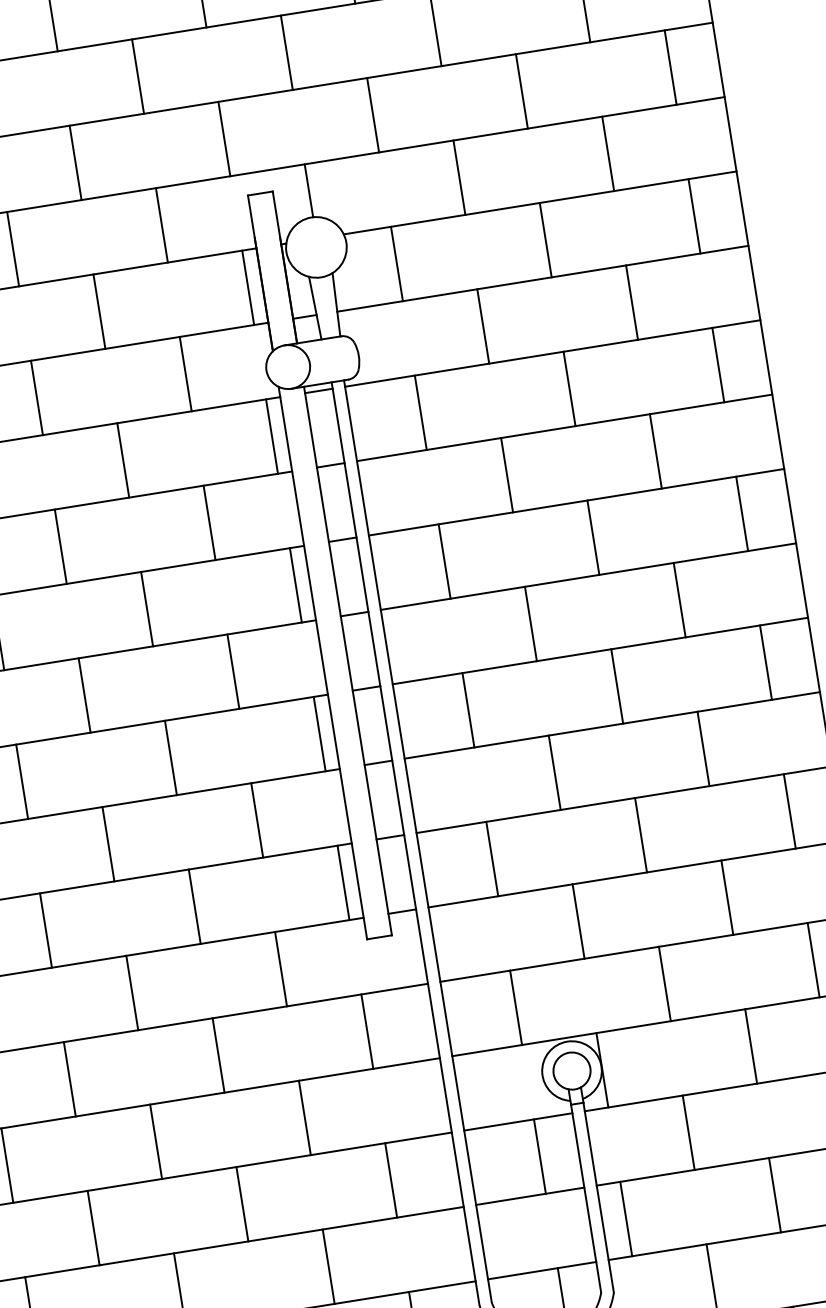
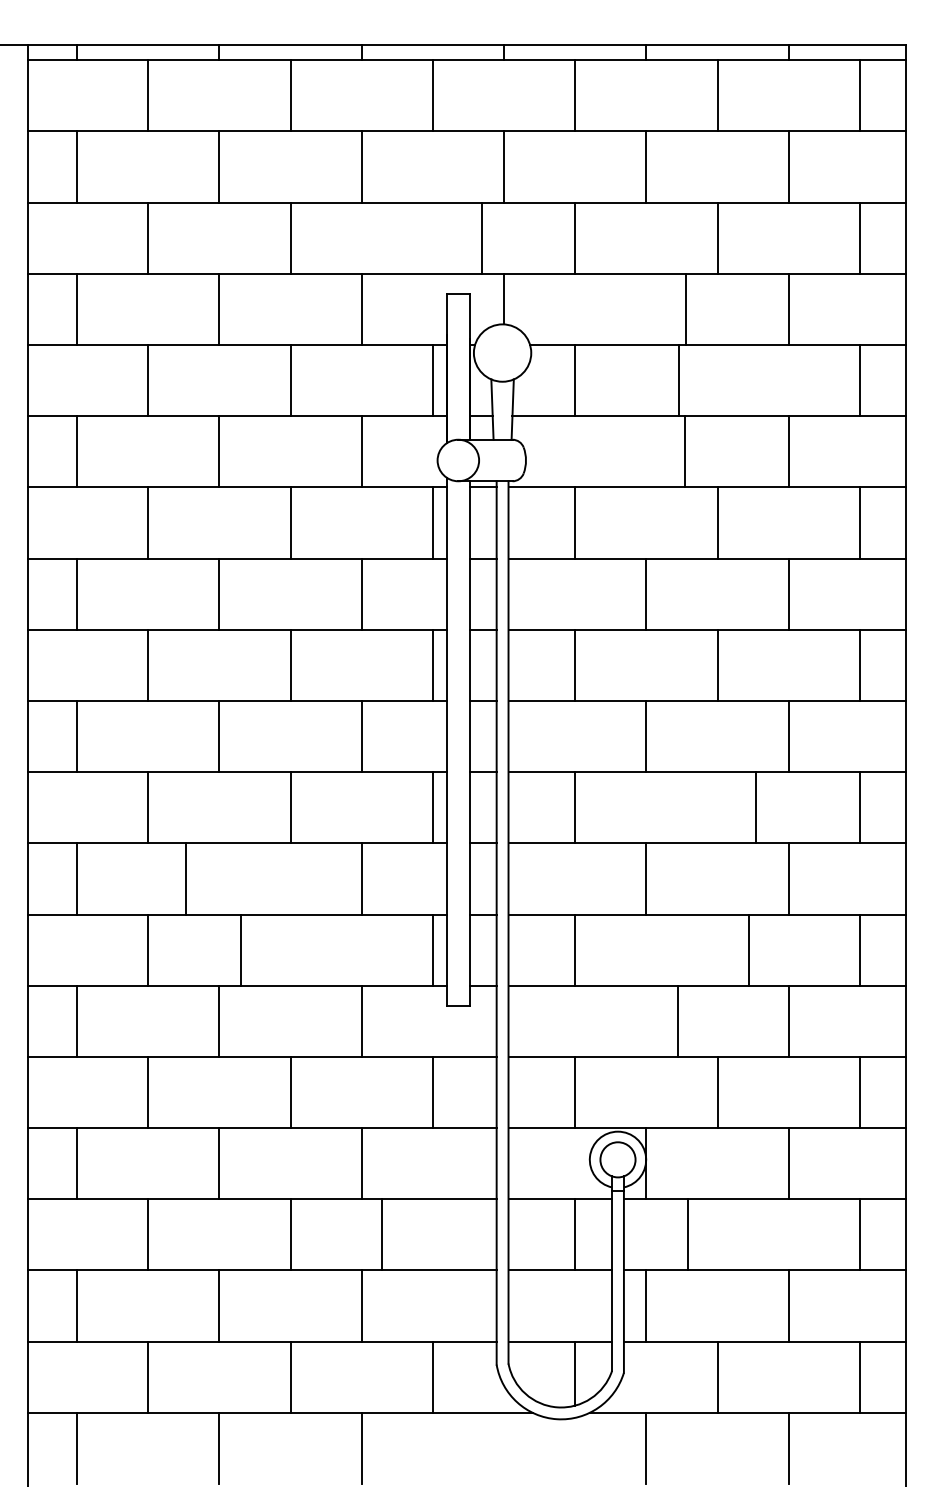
line: (223, 138) -> (481, 237), moved
line: (459, 177) -> (686, 309), moved
line: (545, 240) -> (678, 380), moved
line: (483, 326) -> (685, 451), moved
line: (617, 686) -> (755, 807), moved
line: (640, 834) -> (748, 949), moved
line: (108, 843) -> (186, 878), moved
line: (194, 906) -> (240, 949), moved
line: (578, 920) -> (678, 1020), moved
line: (688, 1132) -> (687, 1234), moved
line: (390, 1180) -> (381, 1234), moved

